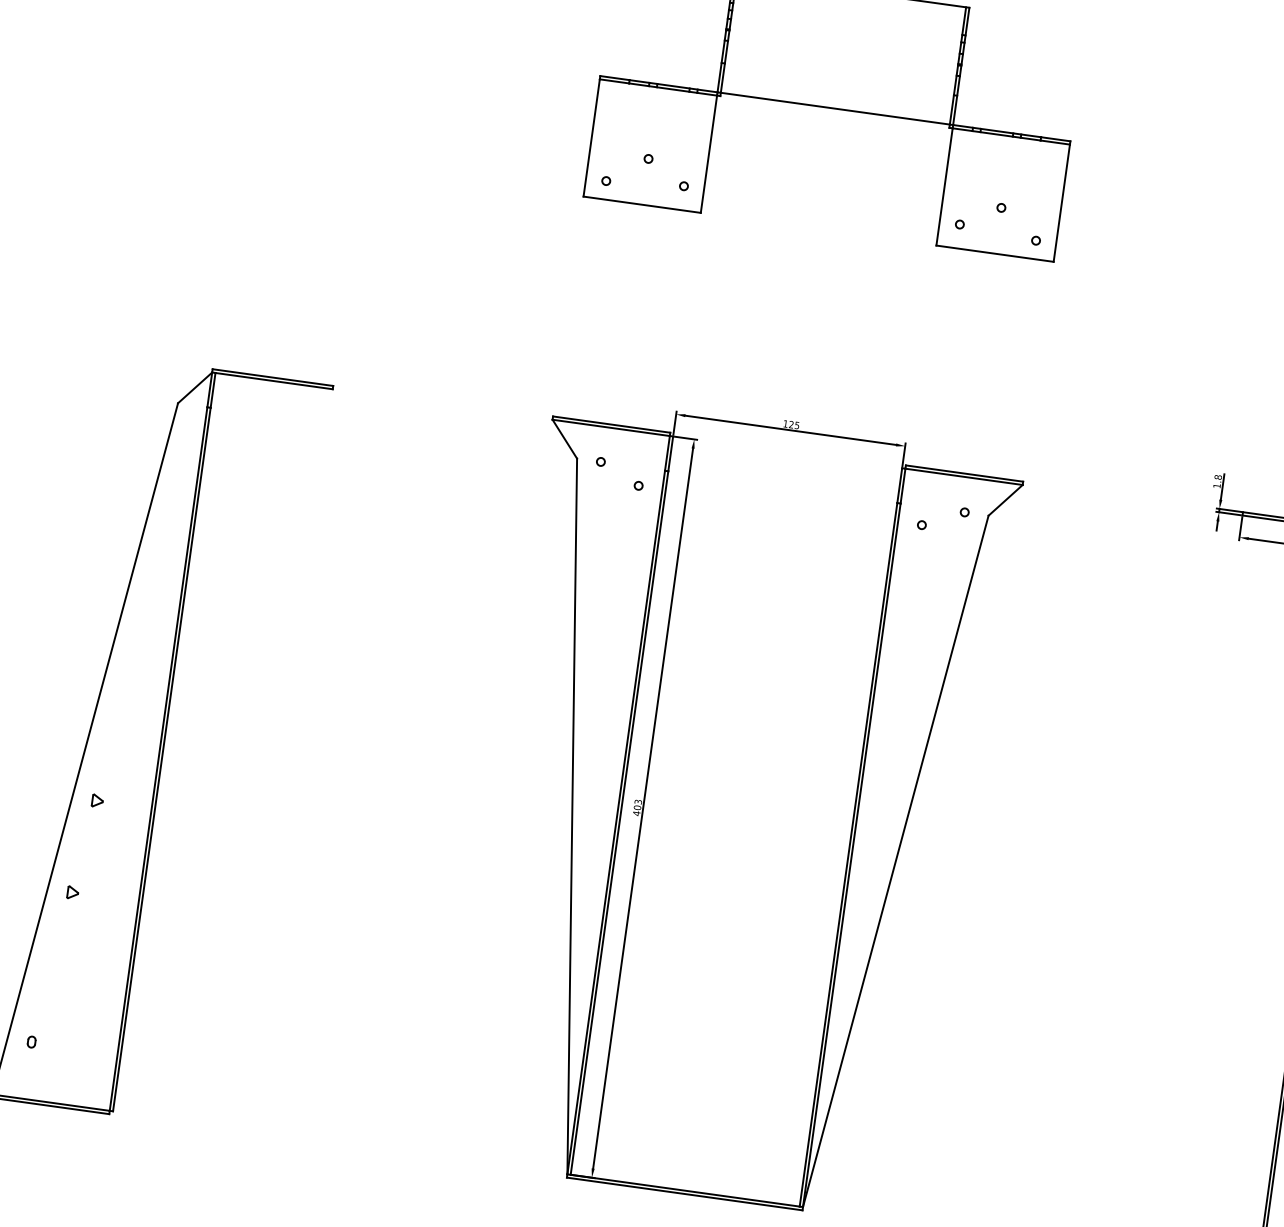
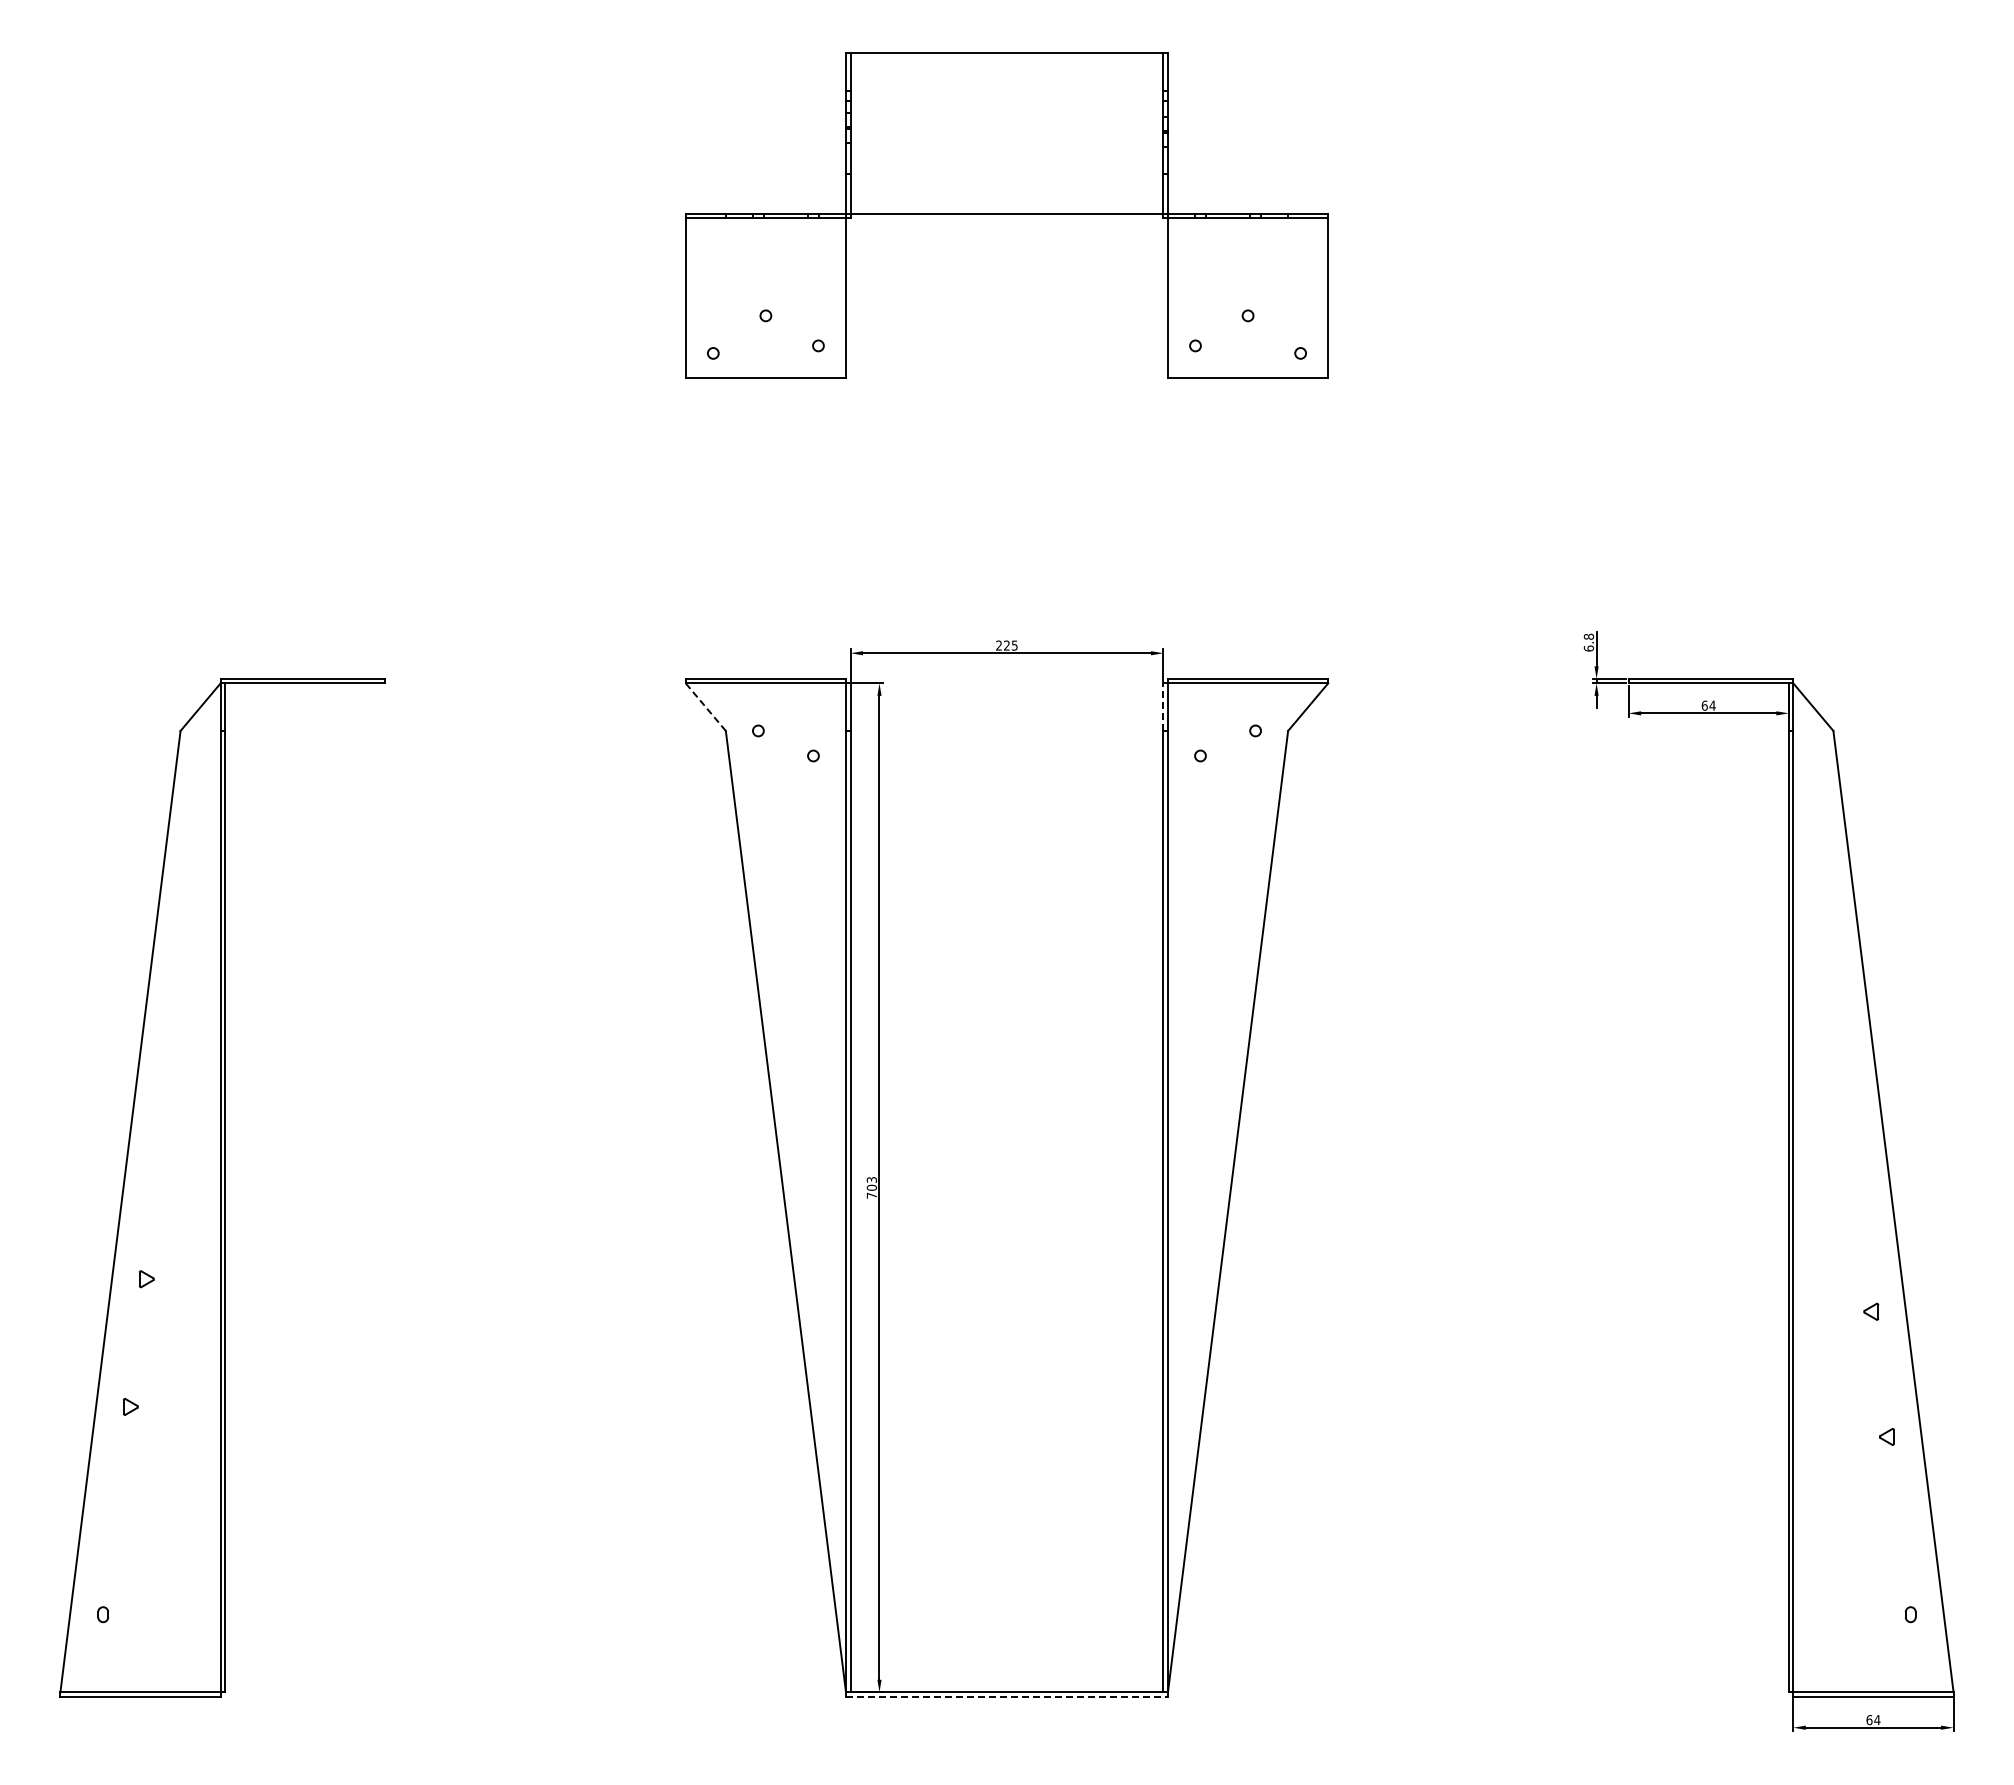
text: (785, 423) -> (998, 645), 125 -> 225
line: (564, 438) -> (705, 706), solid -> dashed
line: (899, 485) -> (1163, 707), solid -> dashed
text: (1216, 485) -> (1588, 648), 1.8 -> 6.8
text: (636, 813) -> (871, 1195), 403 -> 703
line: (684, 1193) -> (1006, 1696), solid -> dashed

